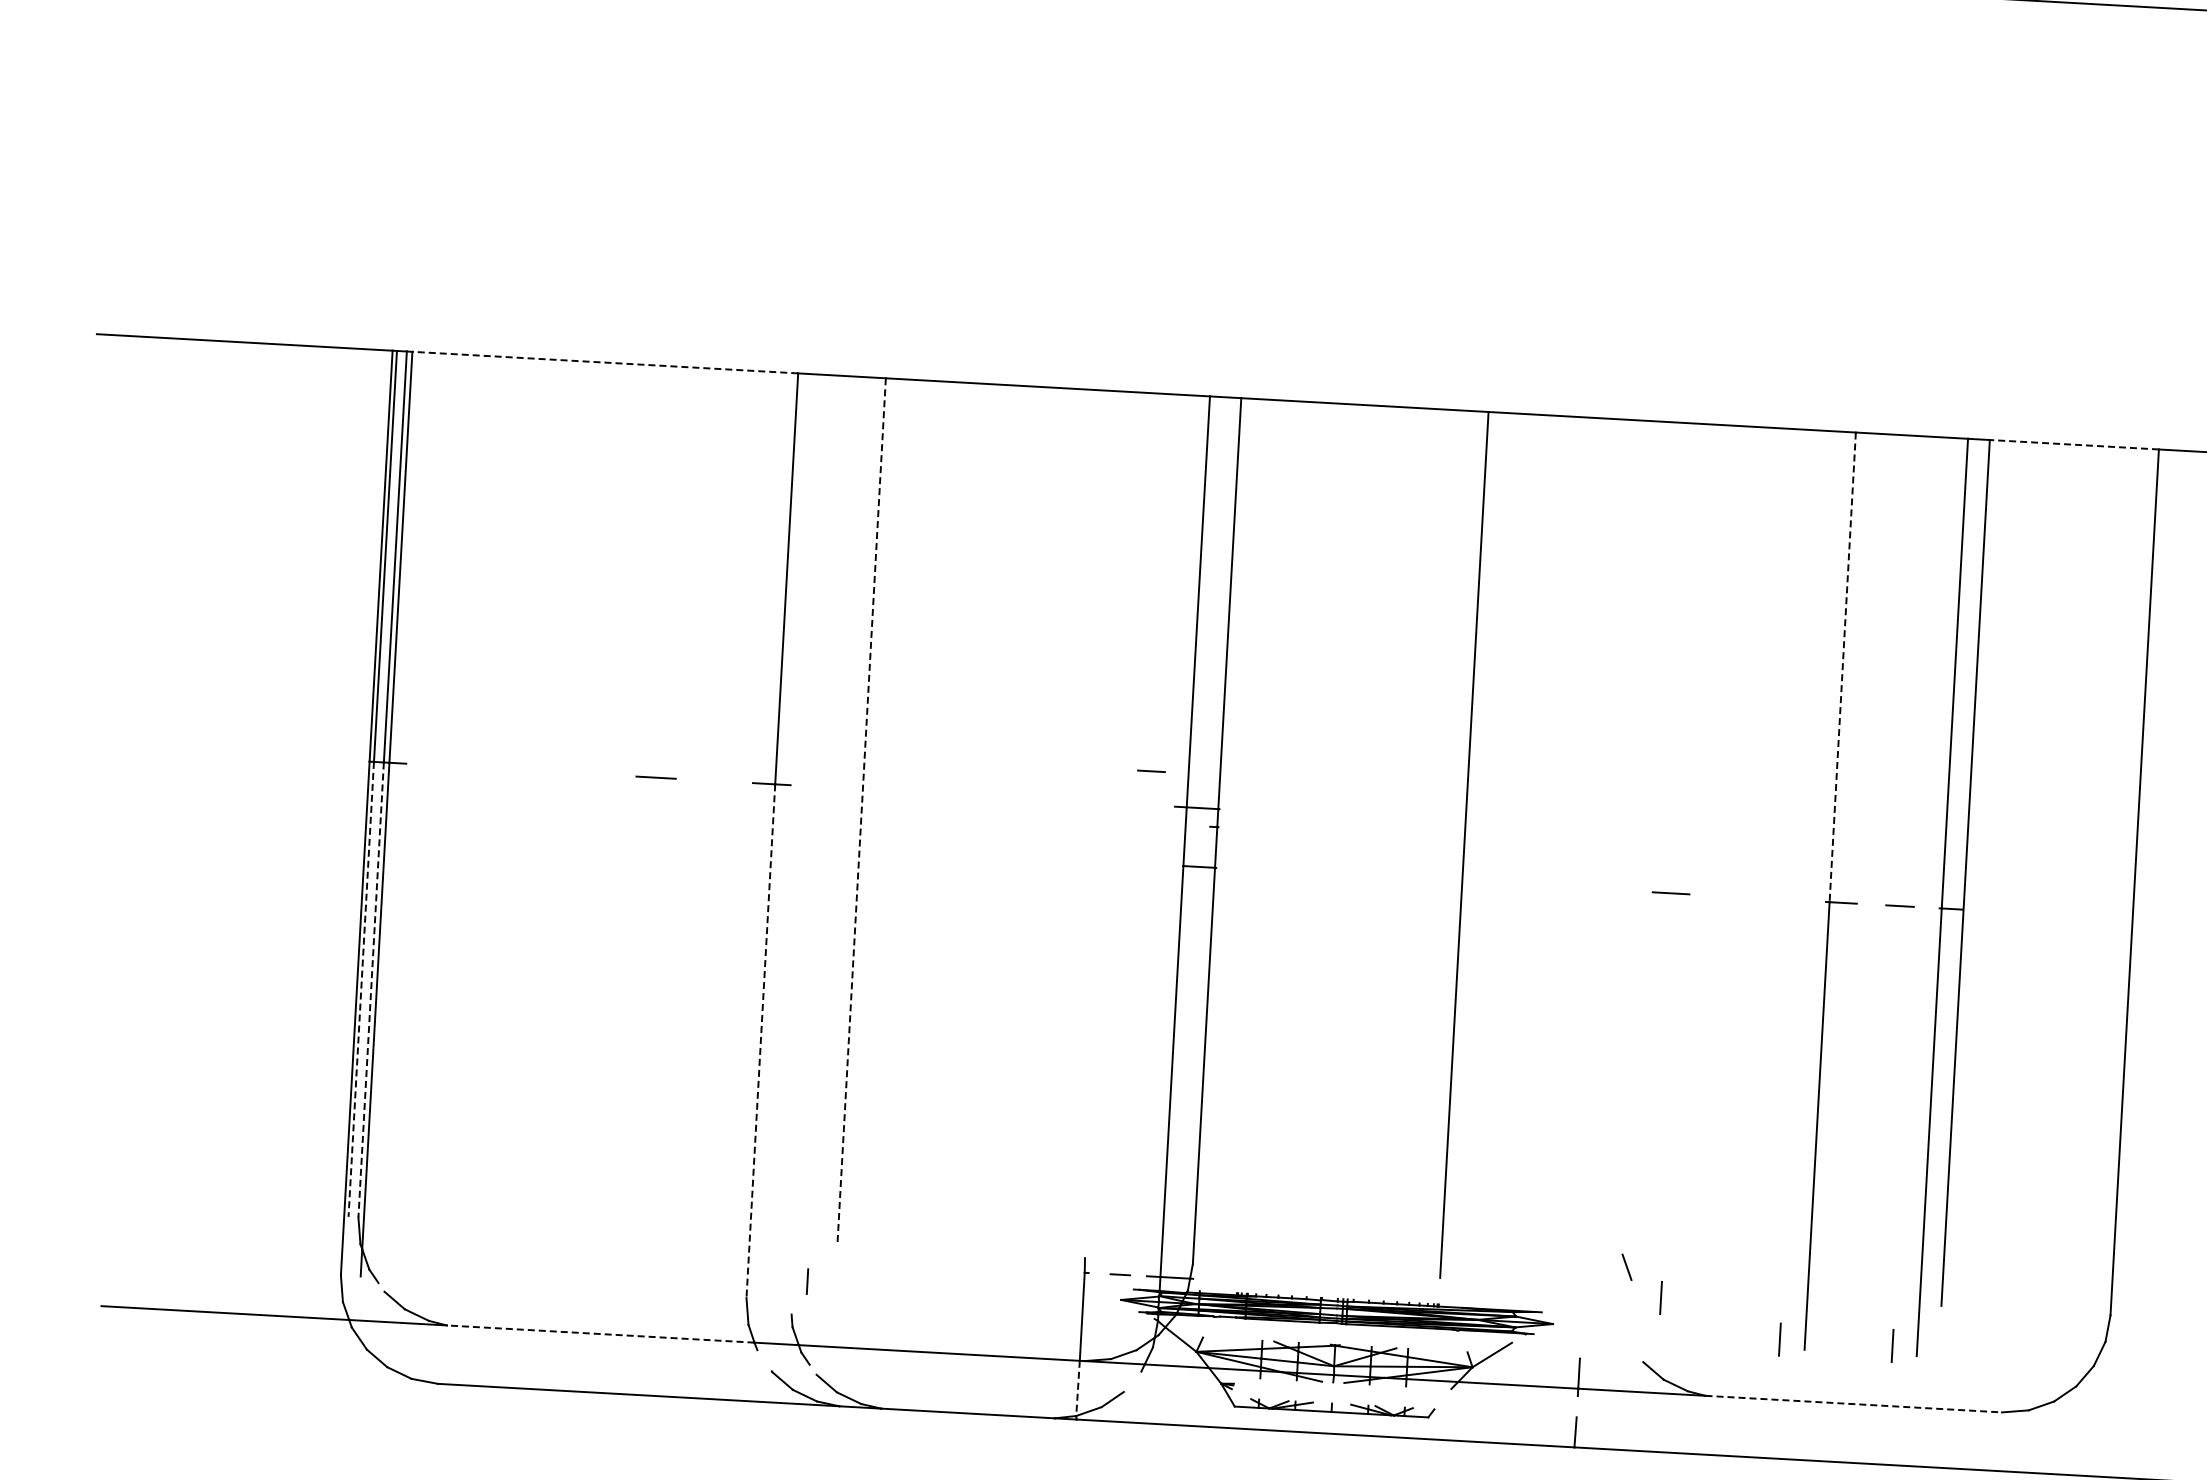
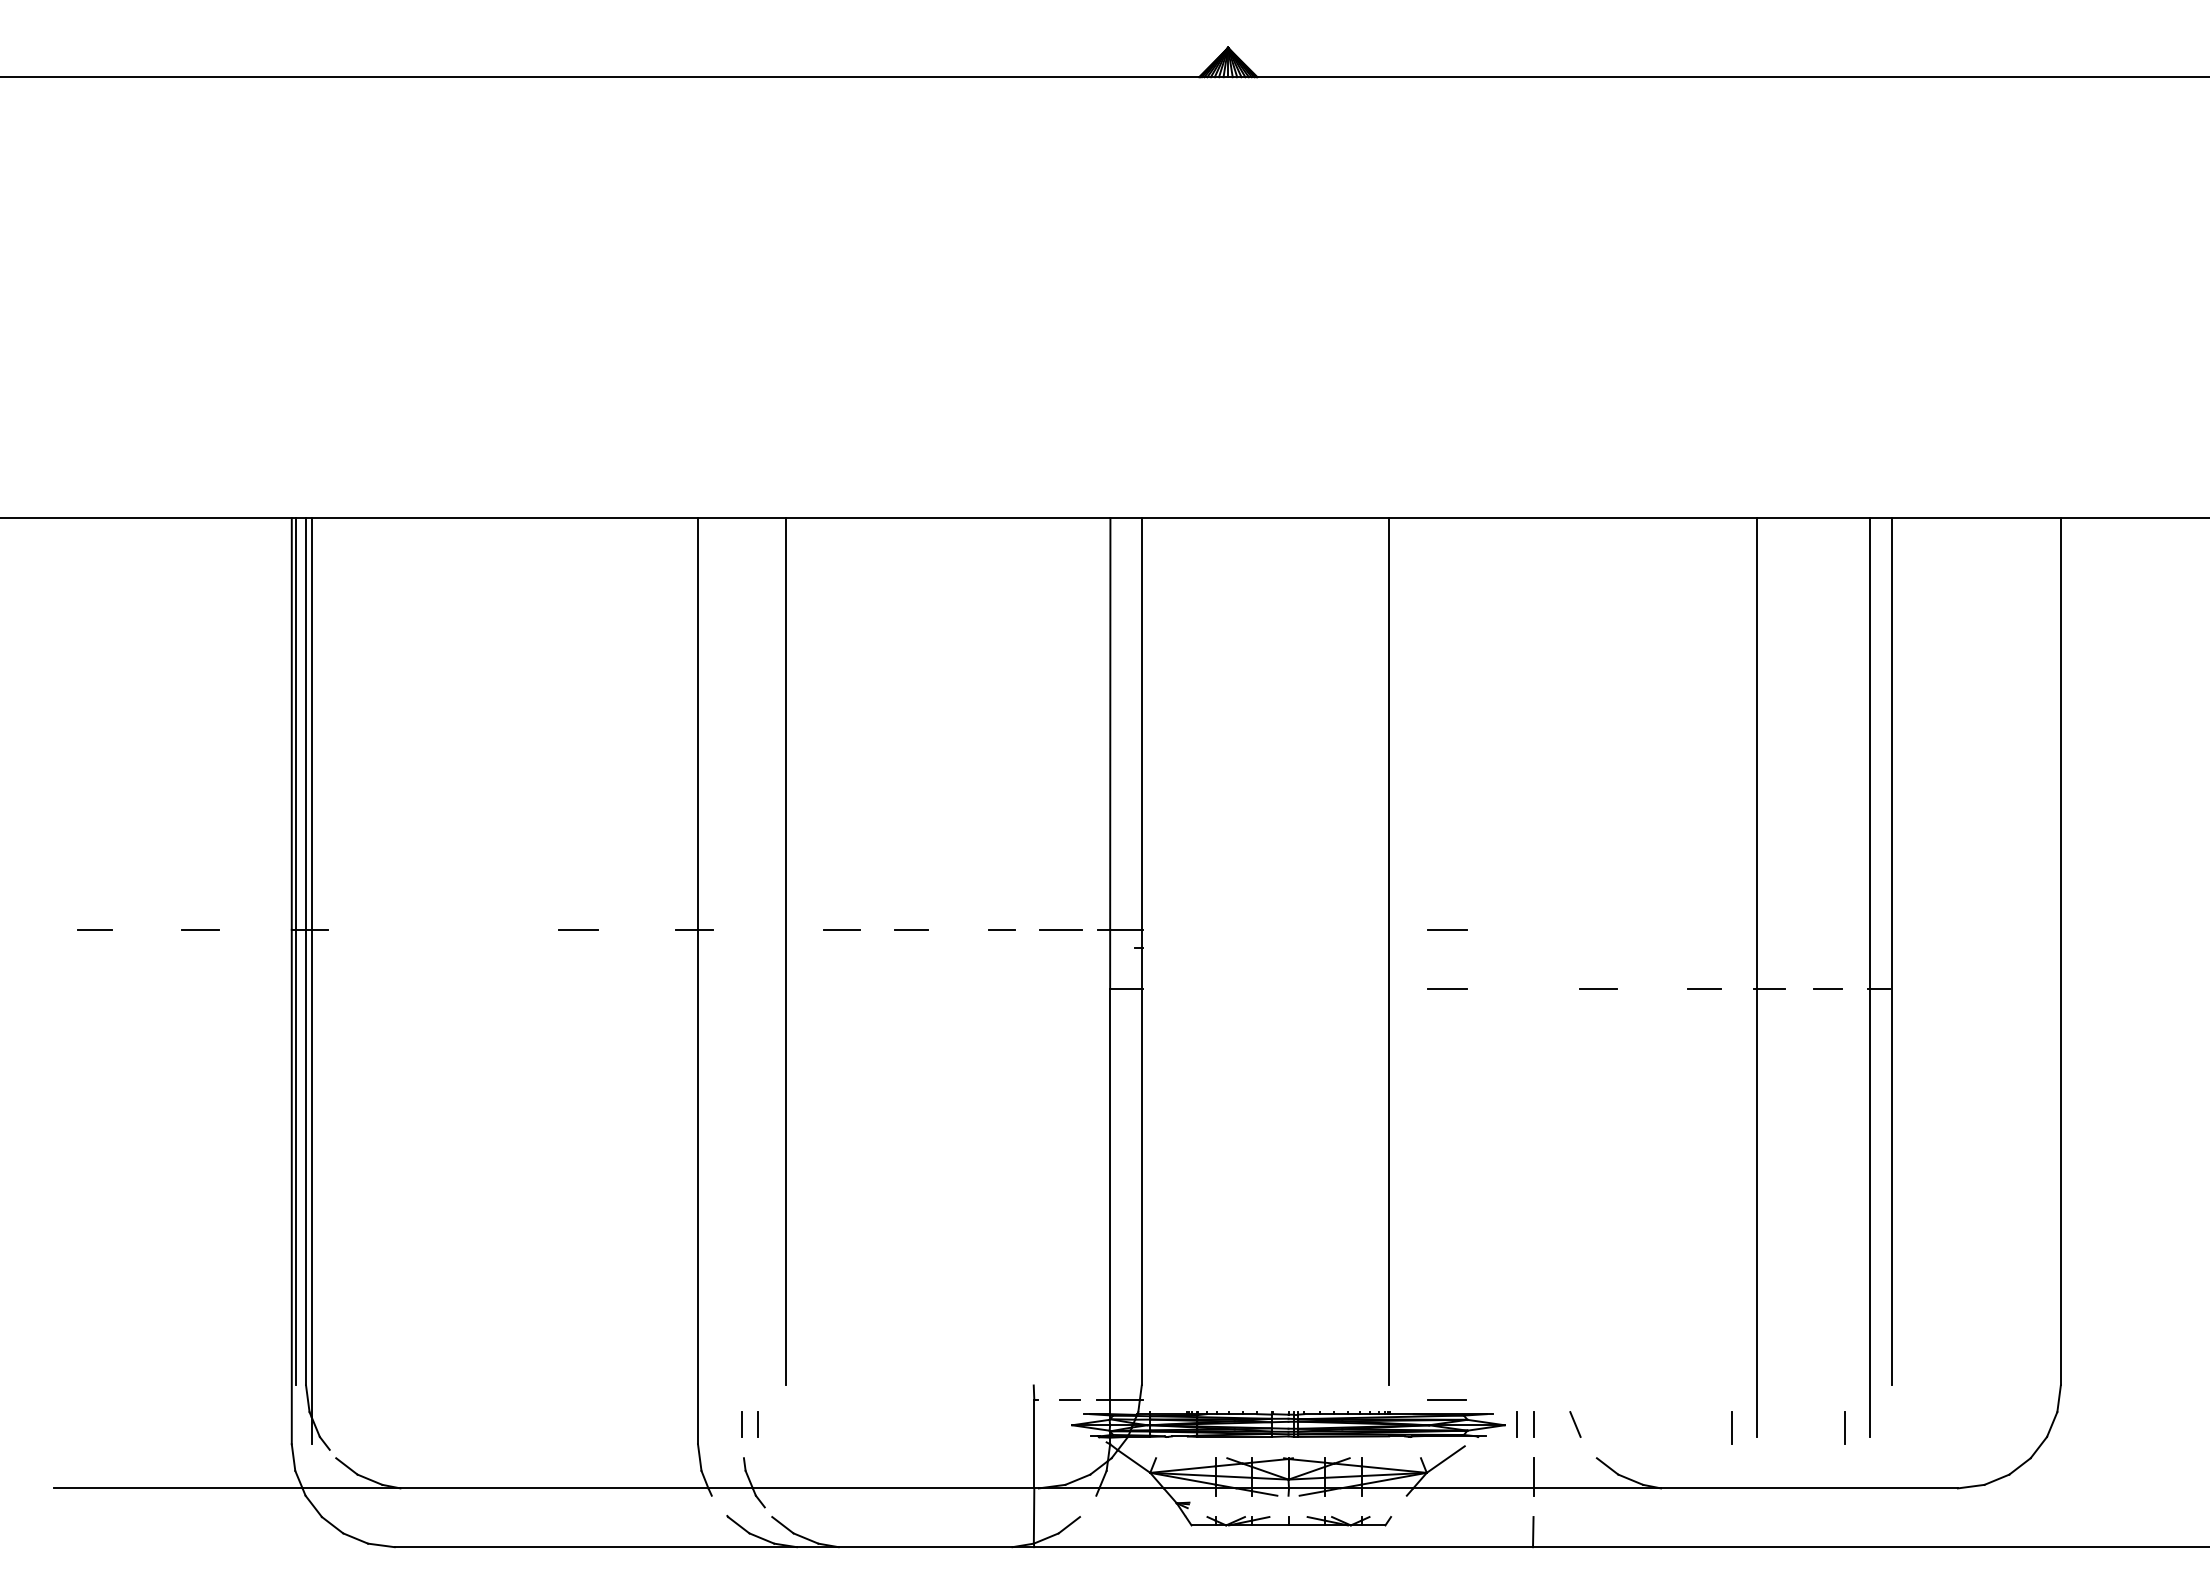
line: (604, 362) -> (504, 518), dashed -> solid
line: (2074, 445) -> (1976, 518), dashed -> solid
line: (1842, 667) -> (1757, 753), dashed -> solid
line: (172, 750) -> (94, 929), added
line: (278, 756) -> (200, 929), added
line: (1151, 771) -> (1001, 929), moved
line: (918, 792) -> (841, 929), added
line: (988, 795) -> (911, 929), added
line: (1137, 804) -> (1060, 929), added
line: (861, 810) -> (785, 951), dashed -> solid
line: (1523, 825) -> (1447, 929), added
line: (1520, 884) -> (1447, 988), added
line: (1776, 899) -> (1704, 988), added
line: (361, 989) -> (296, 1157), dashed -> solid
line: (371, 989) -> (306, 1157), dashed -> solid
line: (761, 1041) -> (698, 1187), dashed -> solid
line: (1627, 1267) -> (1575, 1424), moved
line: (792, 1280) -> (742, 1424), added
line: (1497, 1296) -> (1447, 1400), added
line: (1660, 1297) -> (1610, 1392), removed
line: (1564, 1323) -> (1516, 1424), added
line: (1581, 1324) -> (1533, 1424), added
line: (600, 1334) -> (554, 1488), dashed -> solid
line: (1078, 1388) -> (1034, 1516), dashed -> solid
line: (1853, 1404) -> (1809, 1488), dashed -> solid

